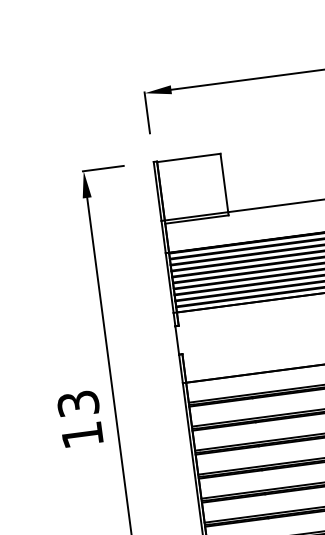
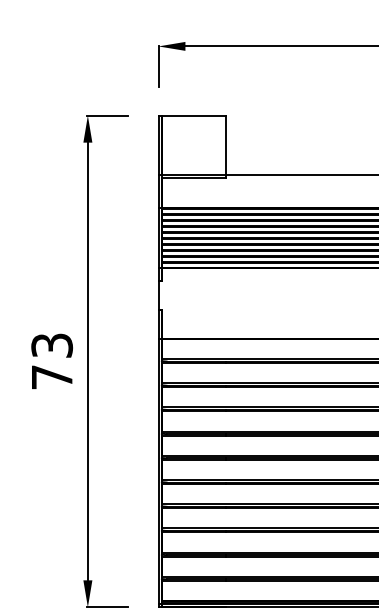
text: (82, 435) -> (52, 377), 13 -> 73

